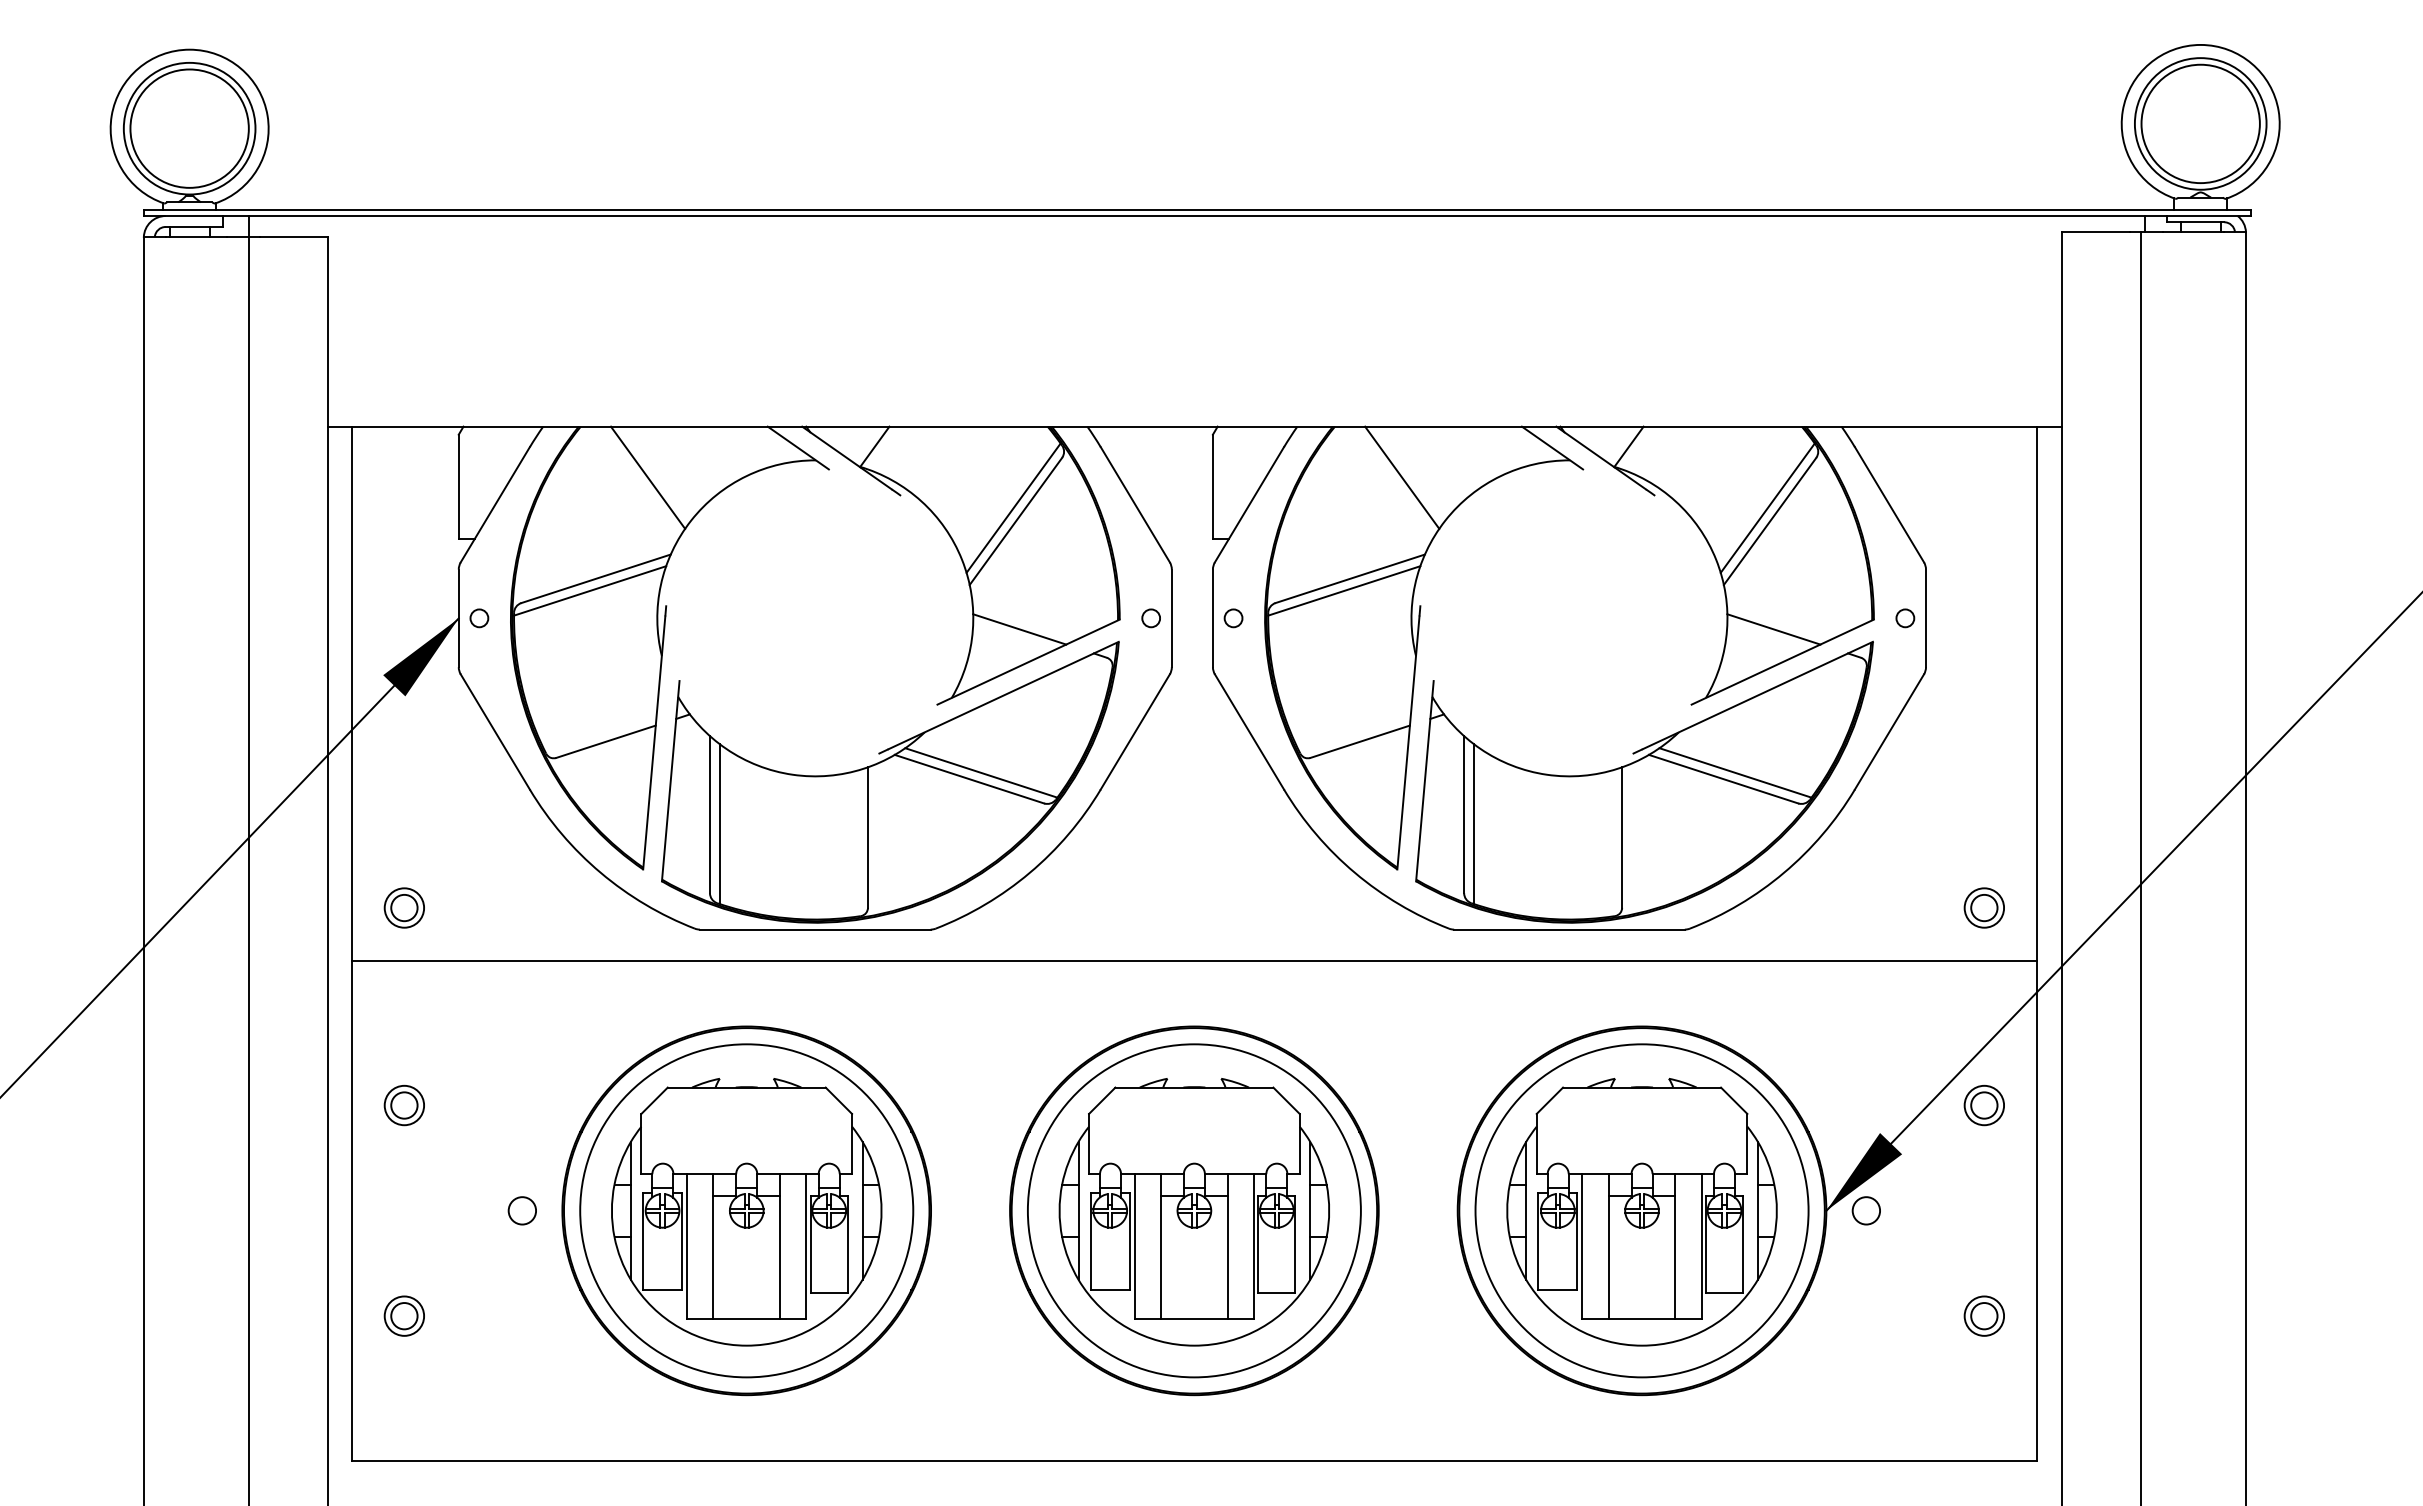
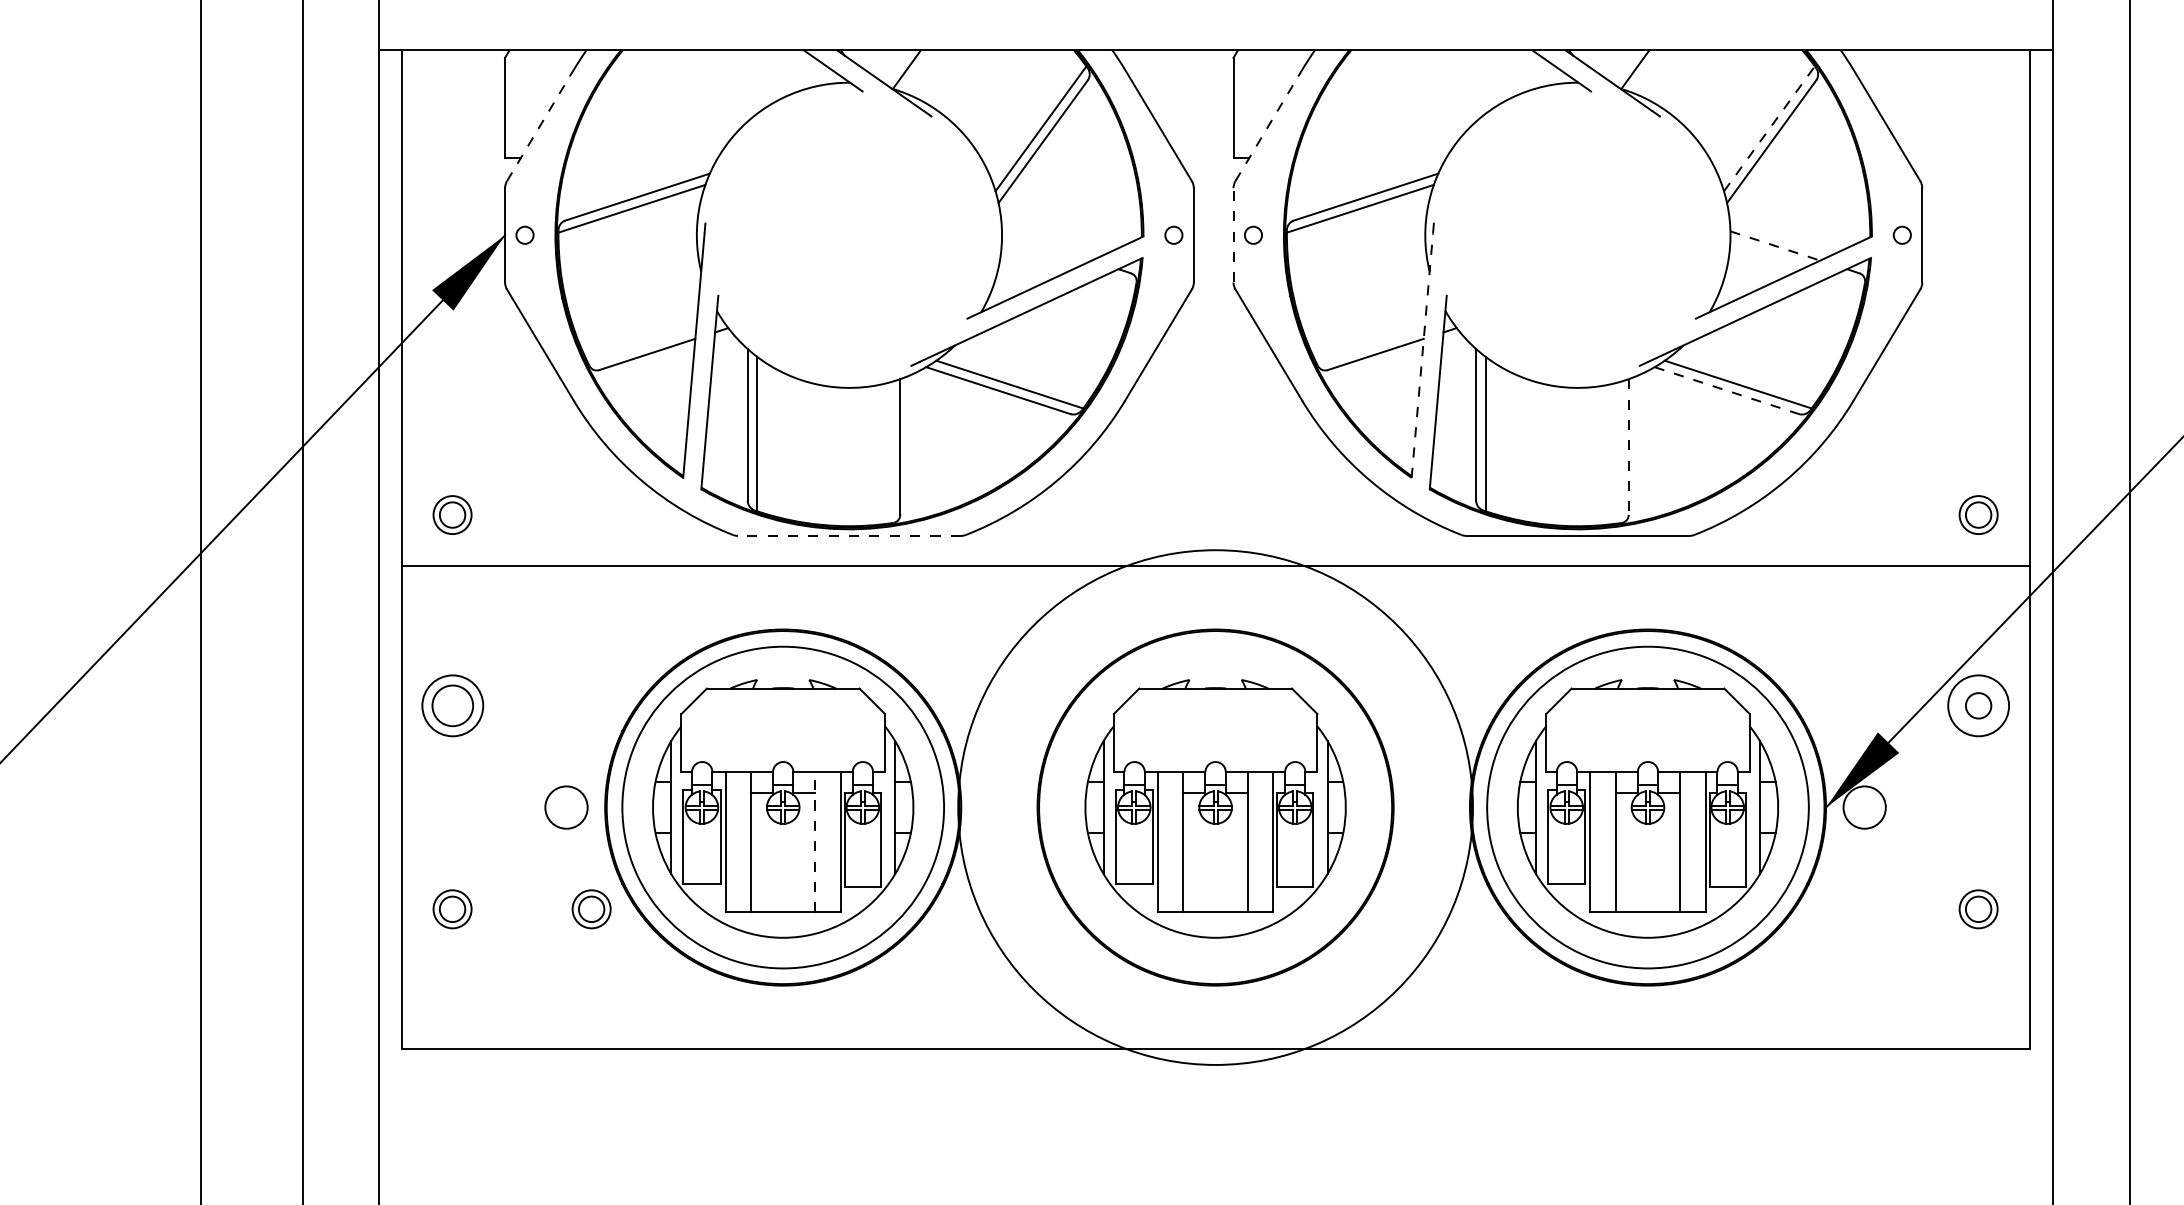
line: (647, 477) -> (687, 99), removed
line: (1402, 477) -> (1416, 99), removed
line: (495, 504) -> (540, 125), solid -> dashed
line: (1249, 504) -> (1268, 125), solid -> dashed
line: (1767, 508) -> (1769, 129), solid -> dashed
line: (1212, 618) -> (1233, 235), solid -> dashed
line: (1019, 629) -> (1046, 246), removed
line: (1773, 629) -> (1774, 246), solid -> dashed
line: (1408, 742) -> (1422, 355), solid -> dashed
line: (1723, 779) -> (1726, 390), solid -> dashed
line: (1622, 838) -> (1629, 447), solid -> dashed
line: (814, 929) -> (848, 535), solid -> dashed
part: (403, 1105) -> (451, 705), size x1.6
circle: (1984, 1105) -> (1978, 705), size x1.6
circle: (522, 1210) -> (566, 807), size x1.6
circle: (1193, 1210) -> (1214, 807), size x1.6
circle: (1866, 1210) -> (1864, 807), size x1.6
line: (780, 1246) -> (815, 842), solid -> dashed
part: (547, 1315) -> (590, 908), added

